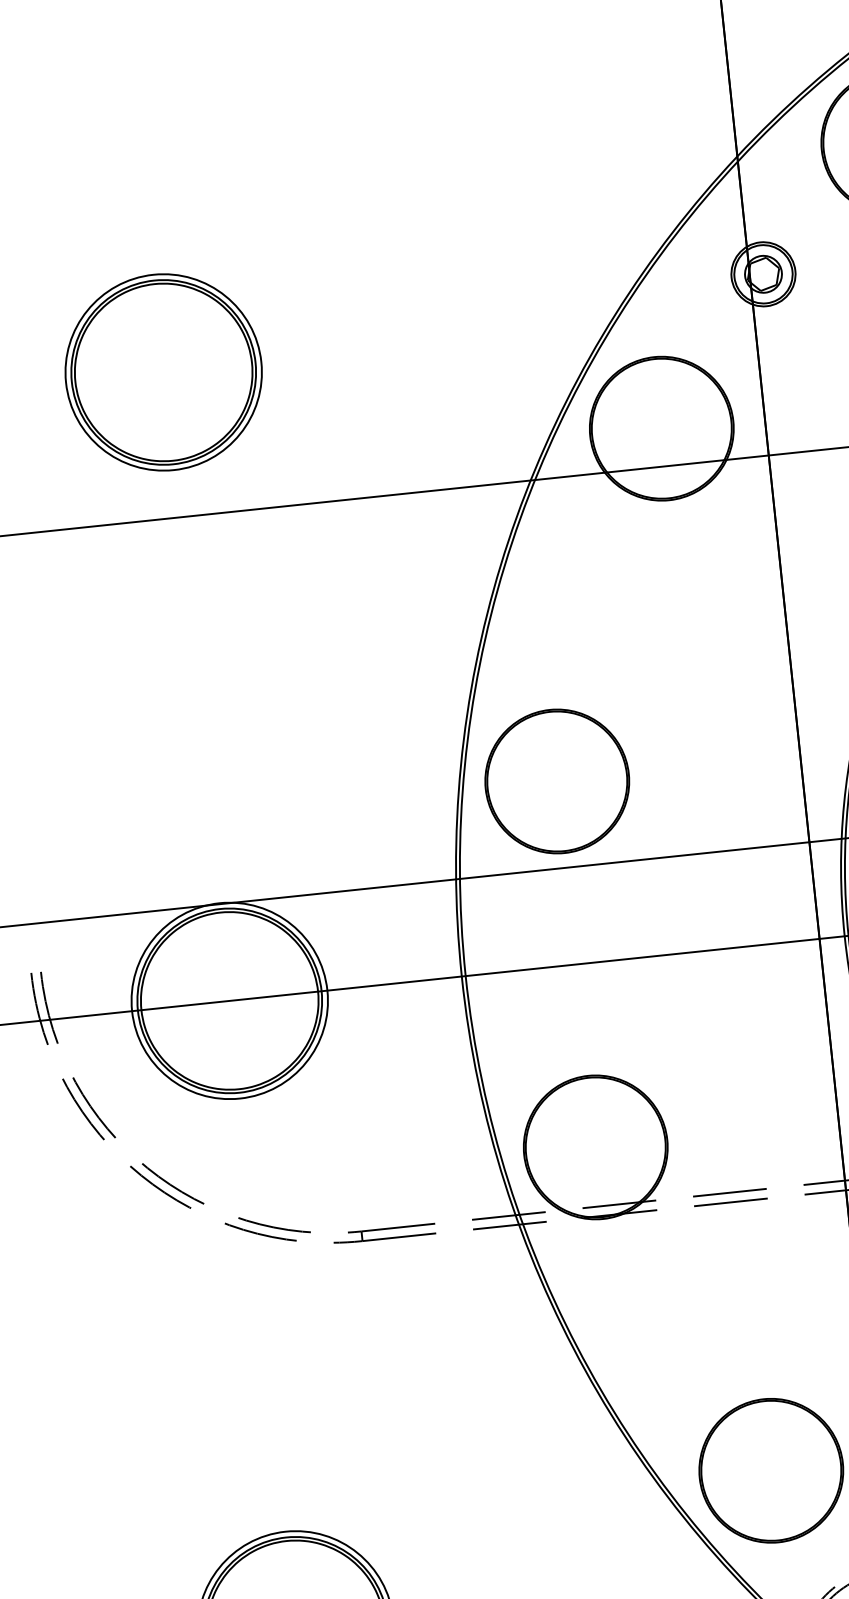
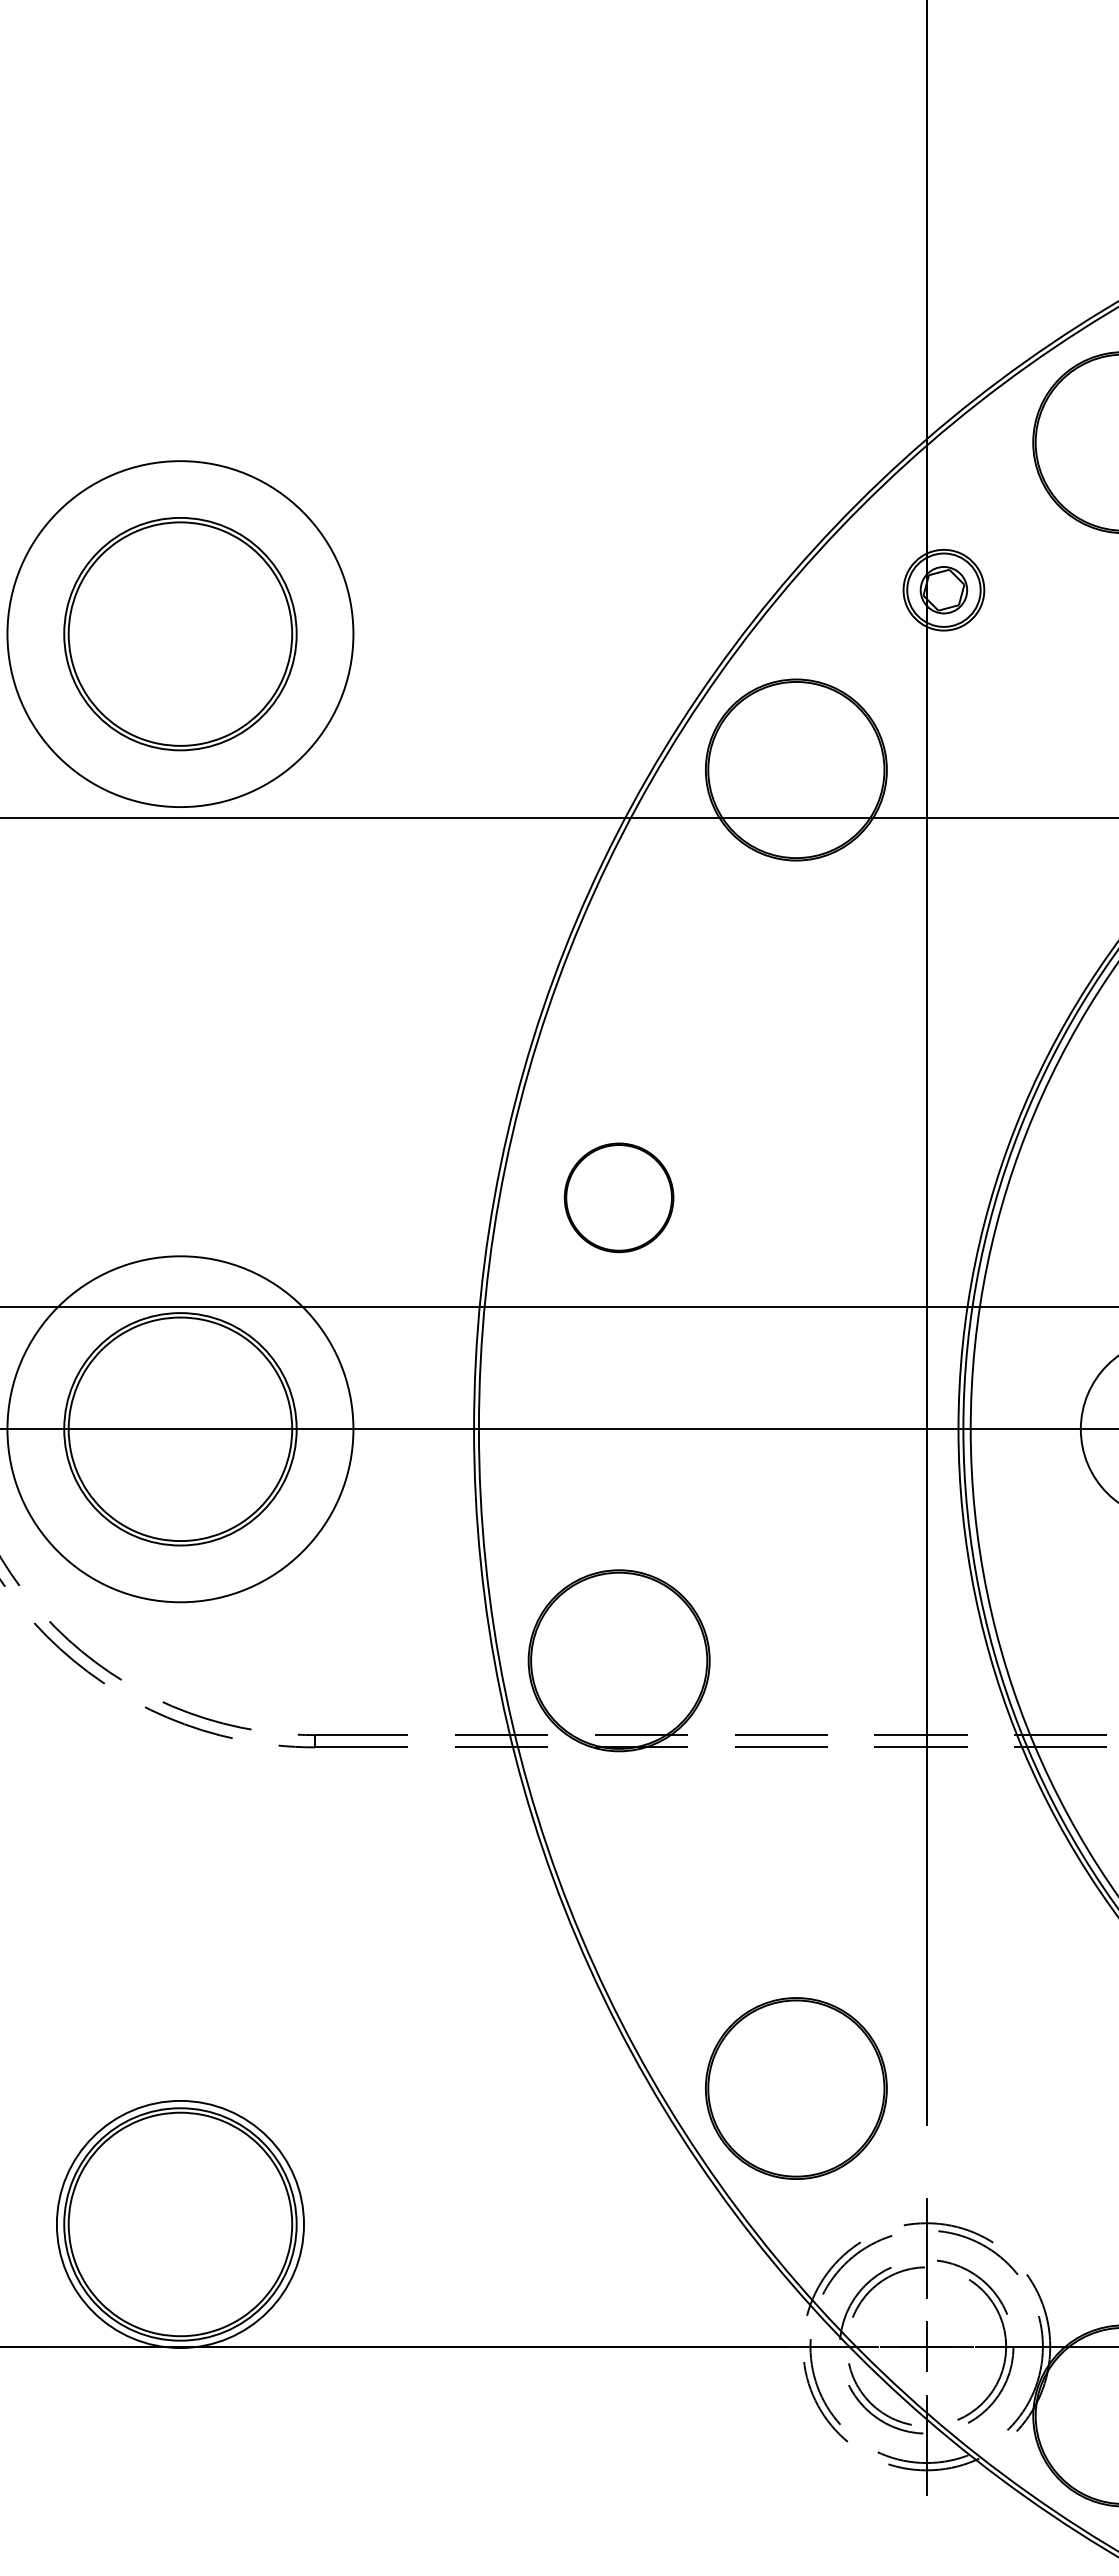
circle: (163, 371) -> (180, 633), size x1.4
part: (556, 781) -> (618, 1197), size x0.6
circle: (229, 1000) -> (180, 1428), size x1.4

